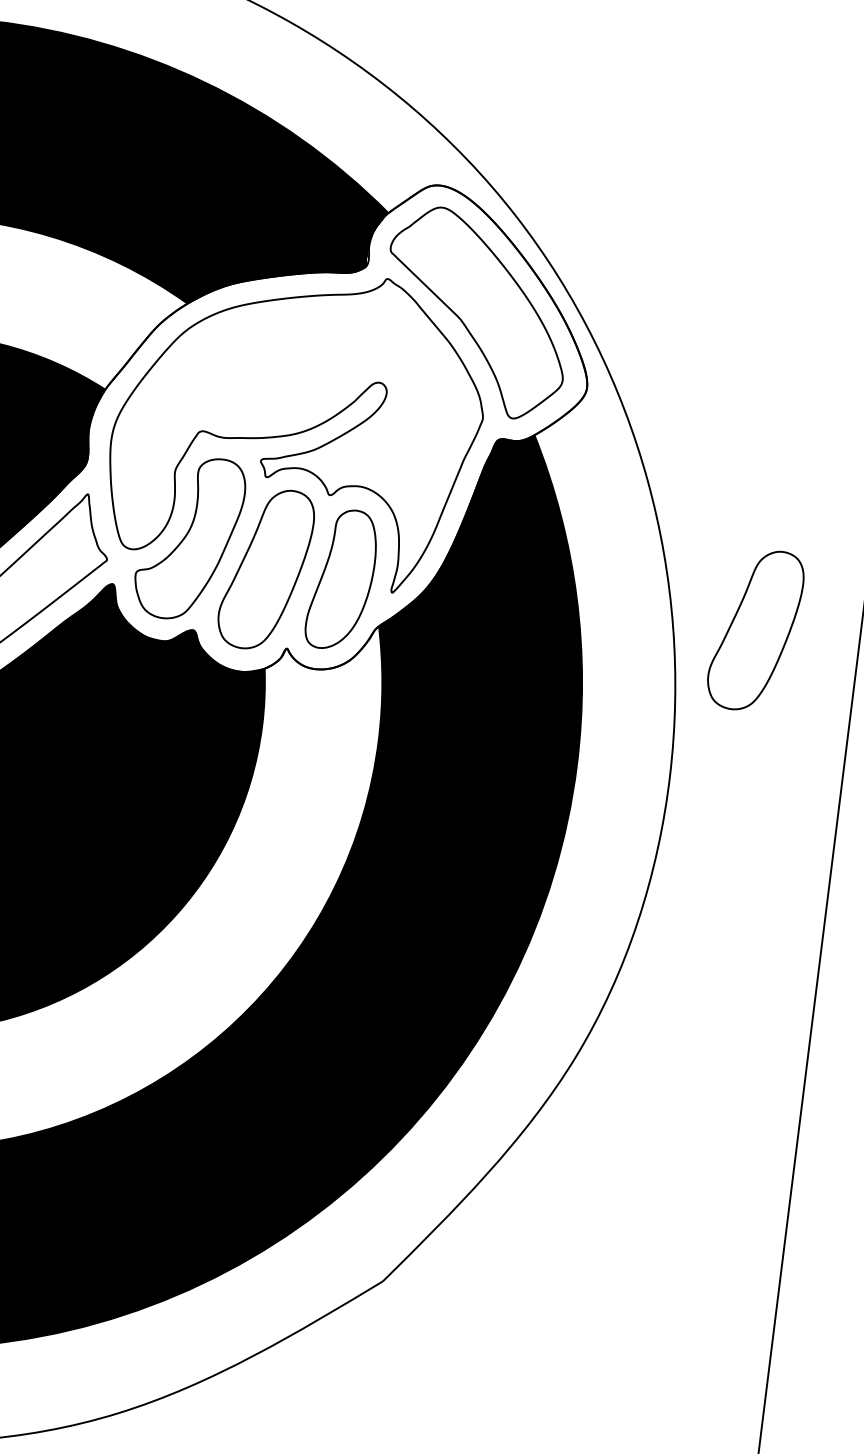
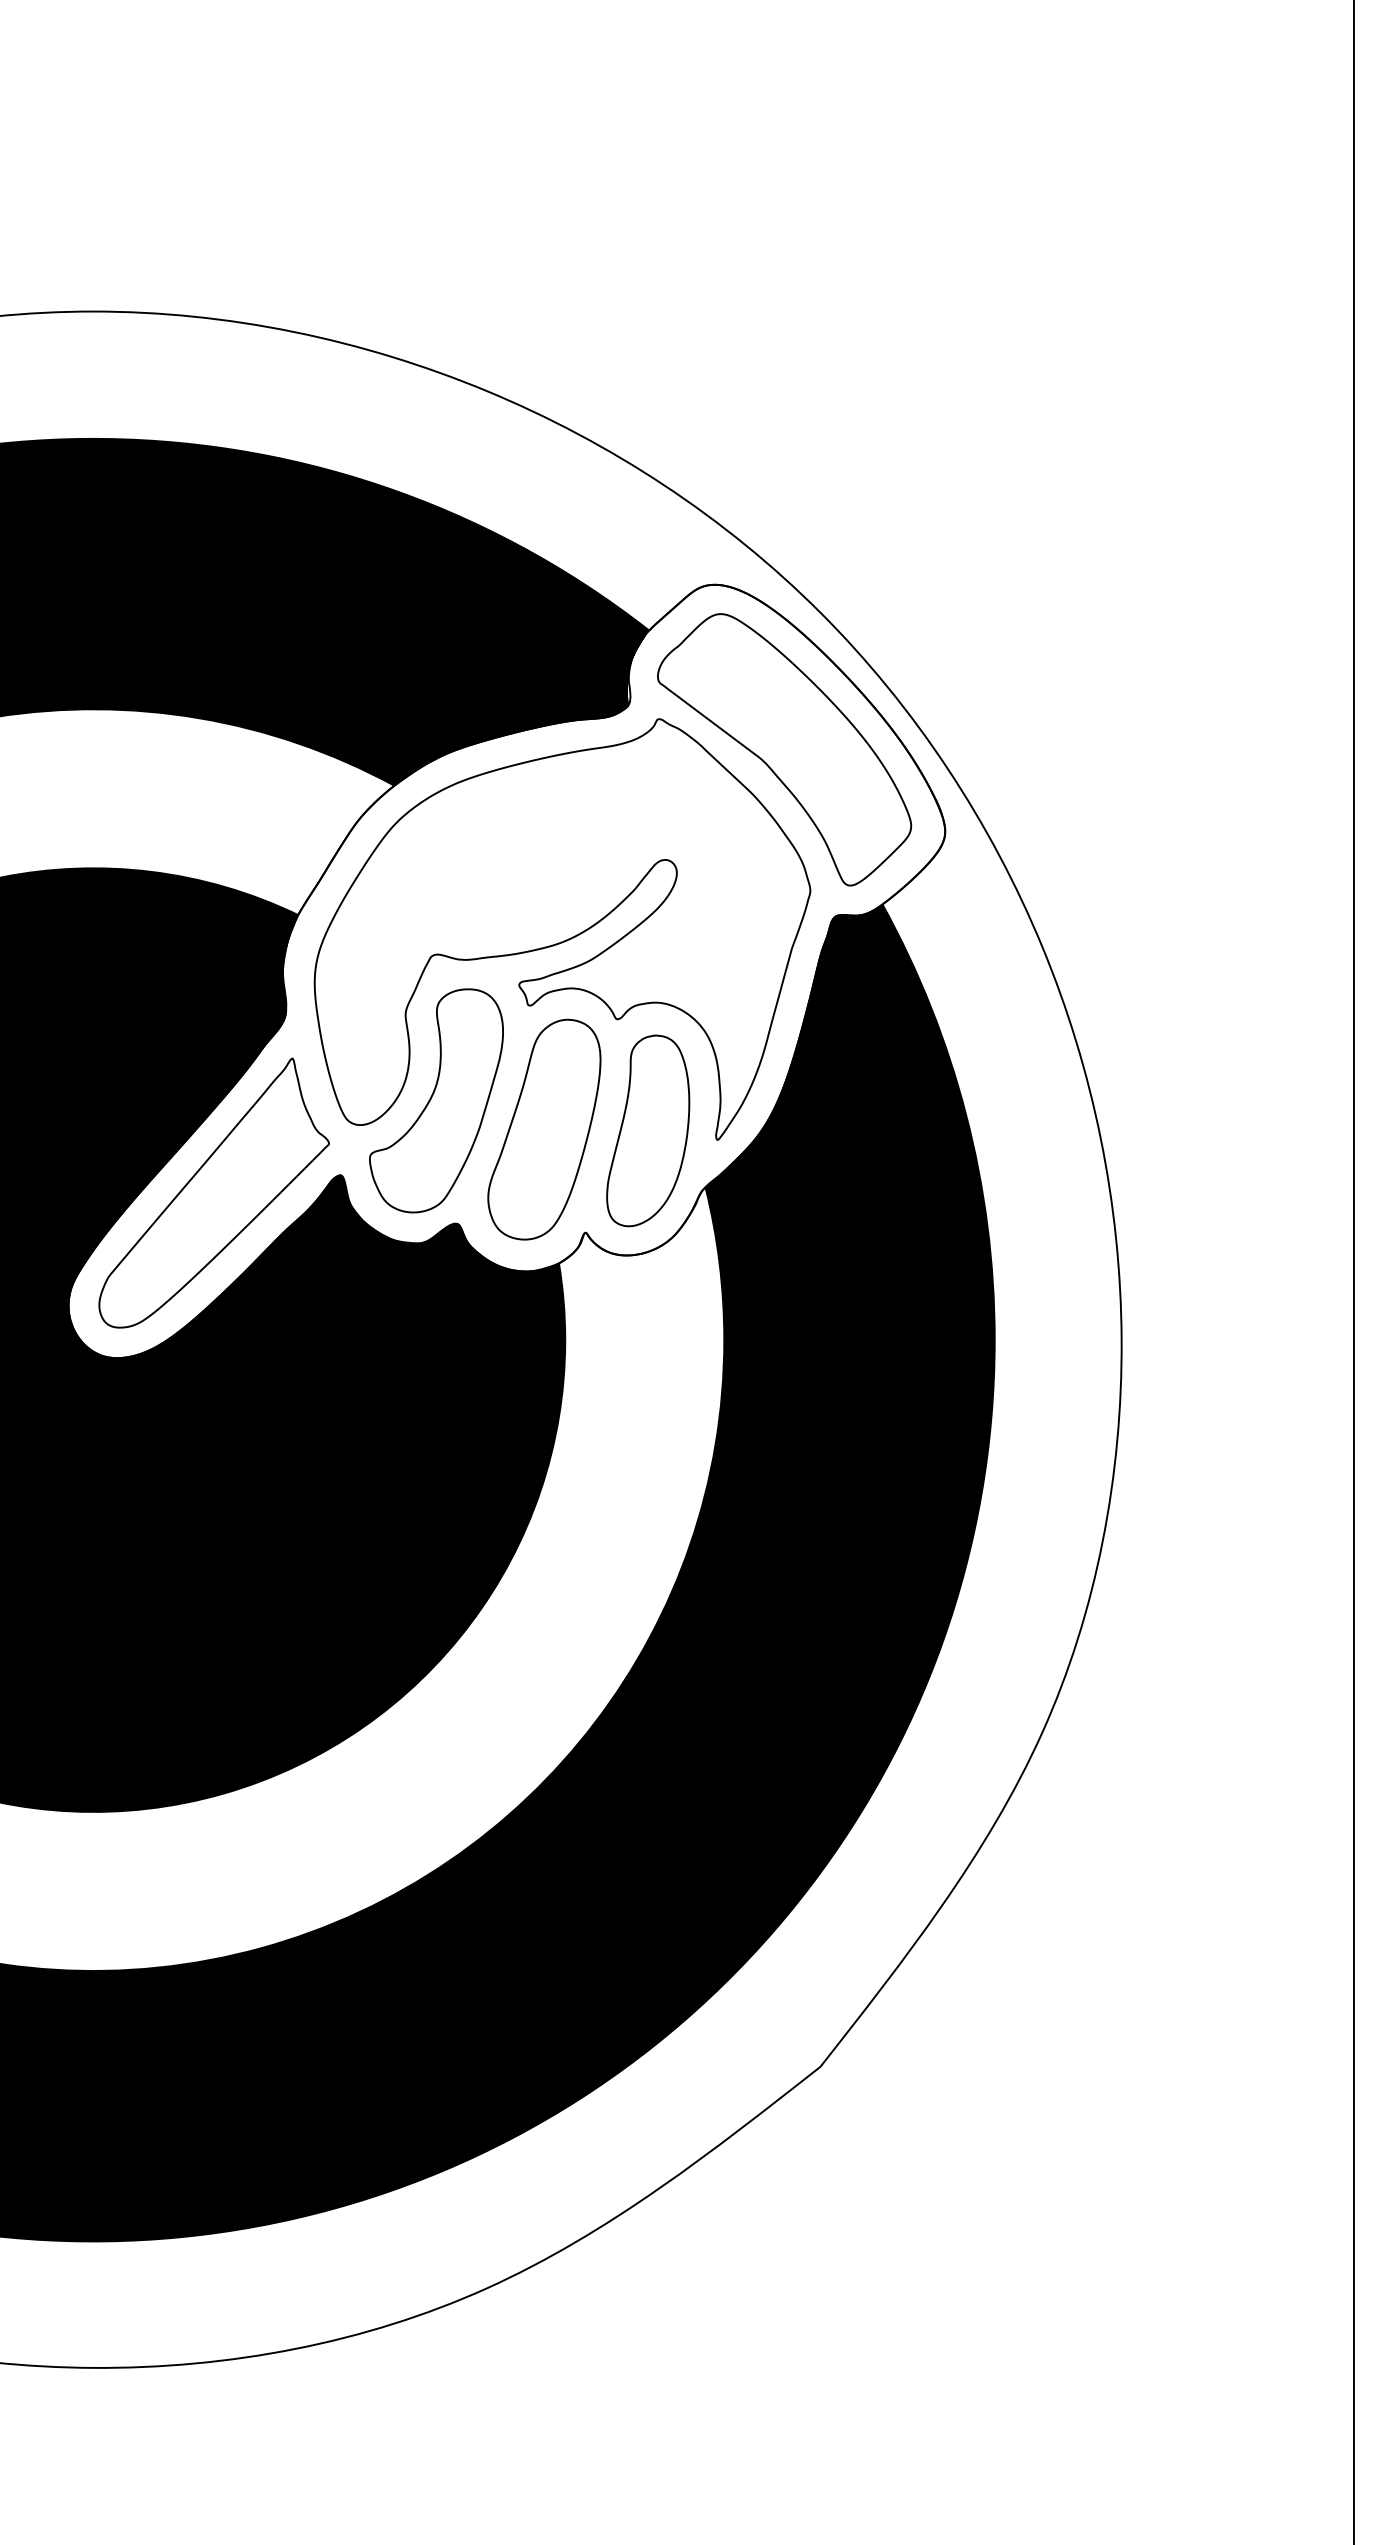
part: (755, 630) -> (1212, 1129), removed

